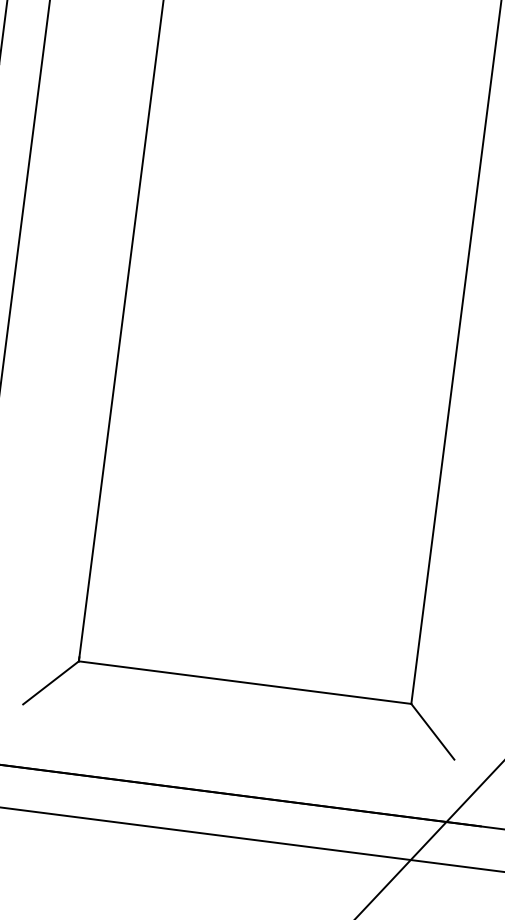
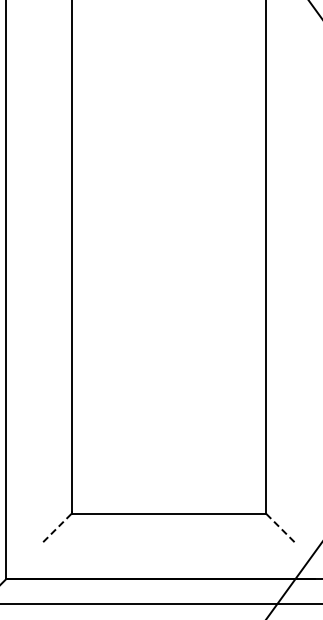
line: (50, 683) -> (56, 528), solid -> dashed
line: (434, 732) -> (281, 528), solid -> dashed

